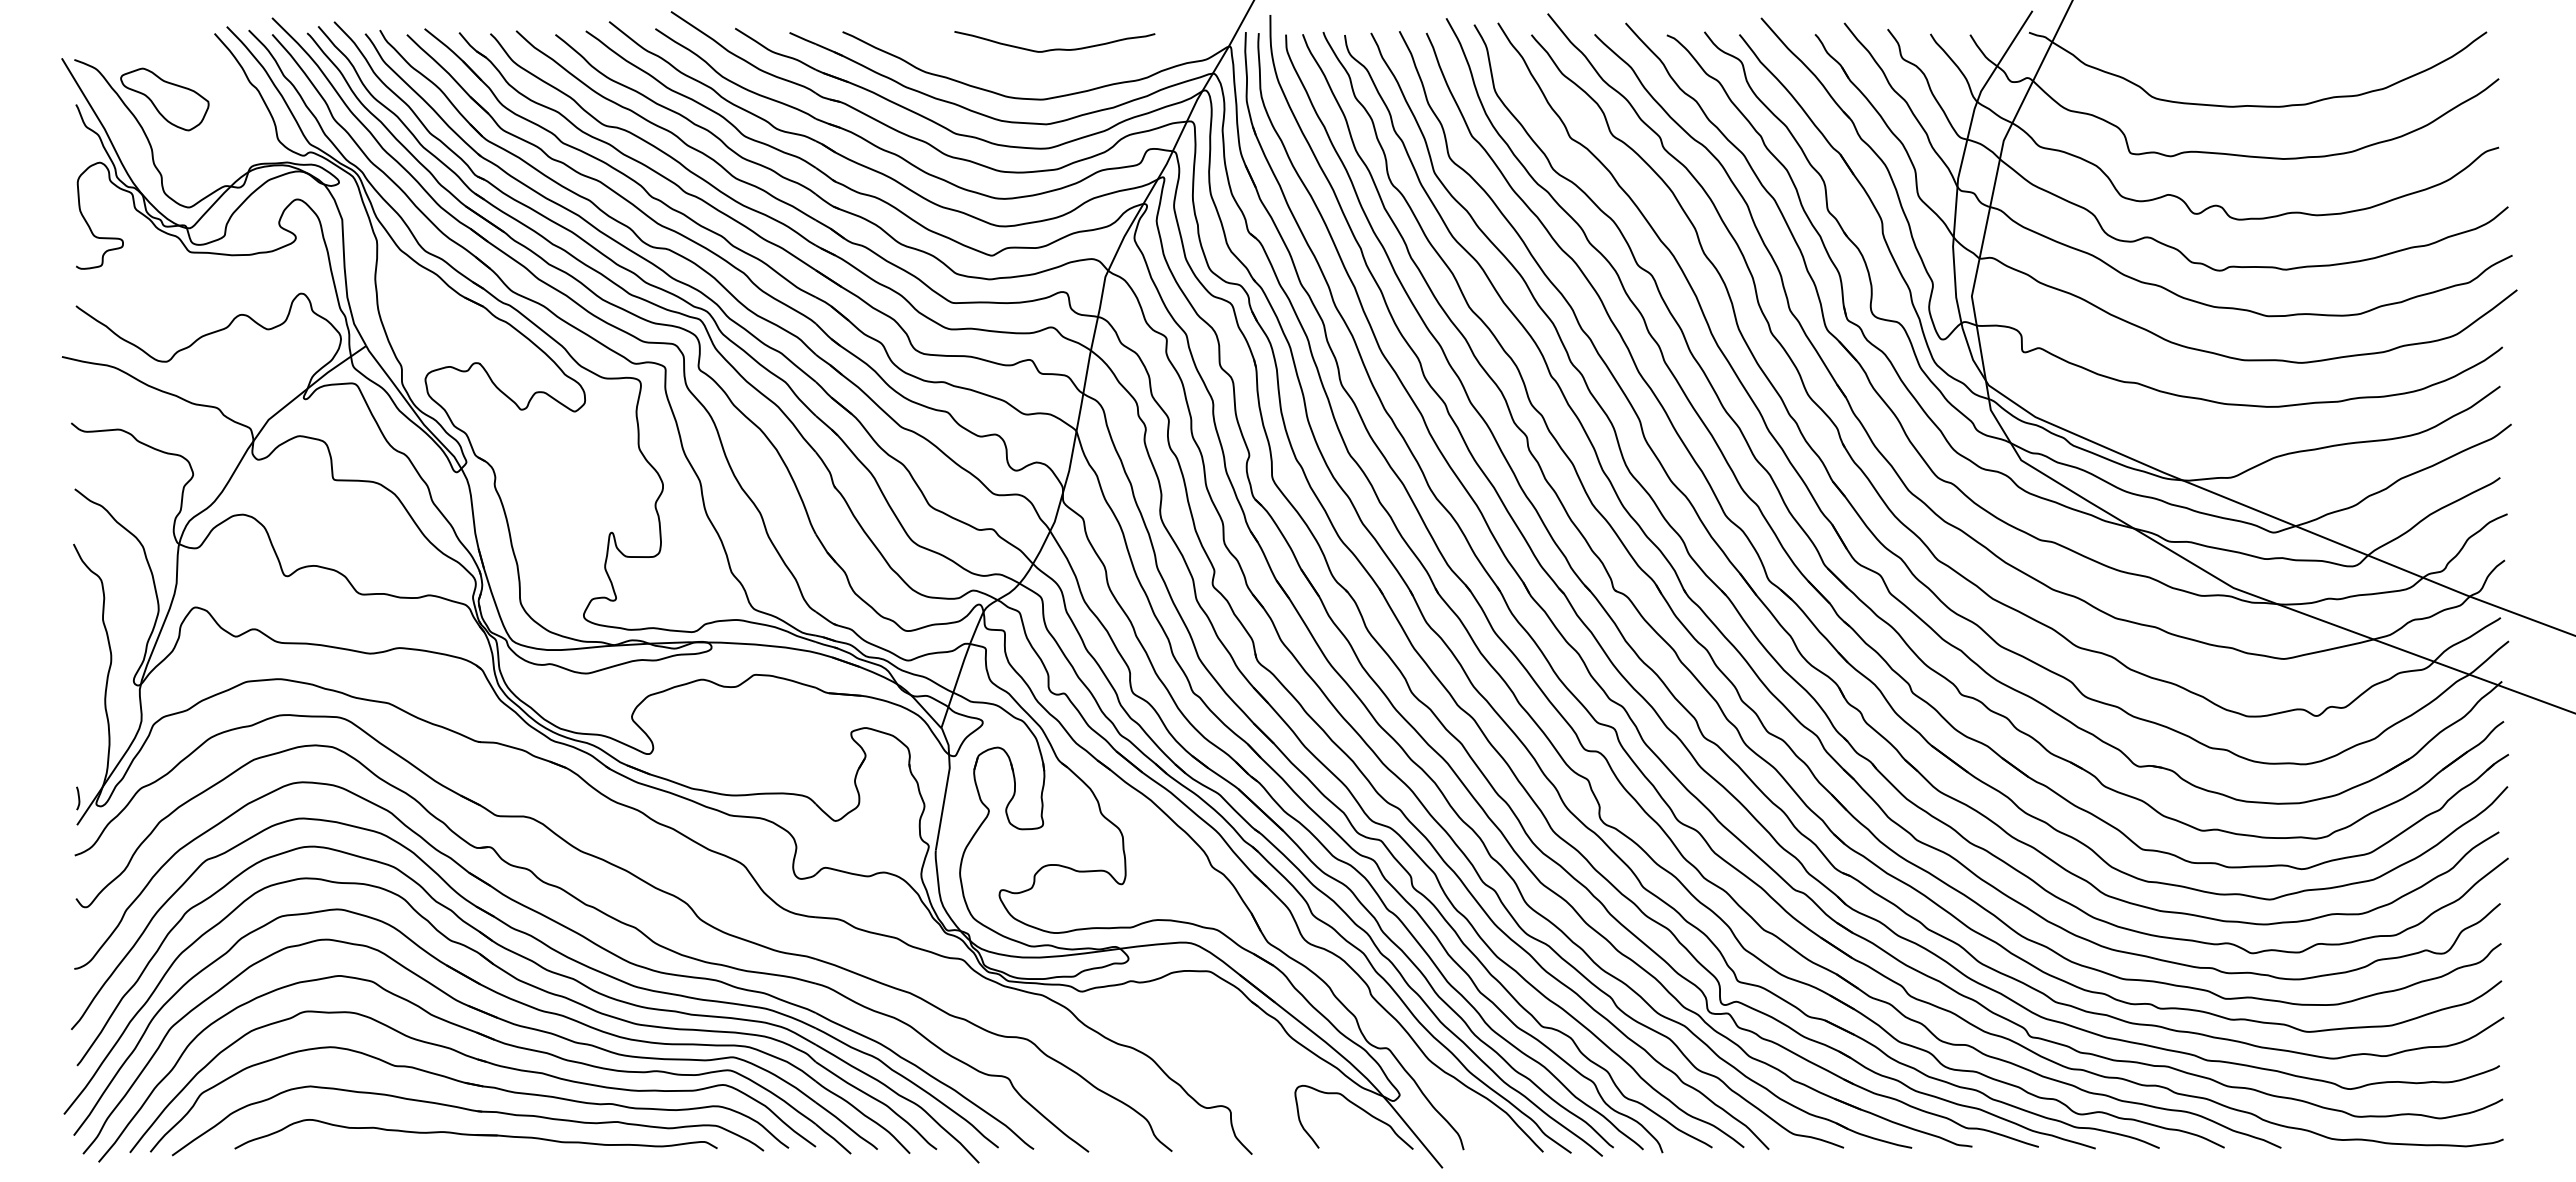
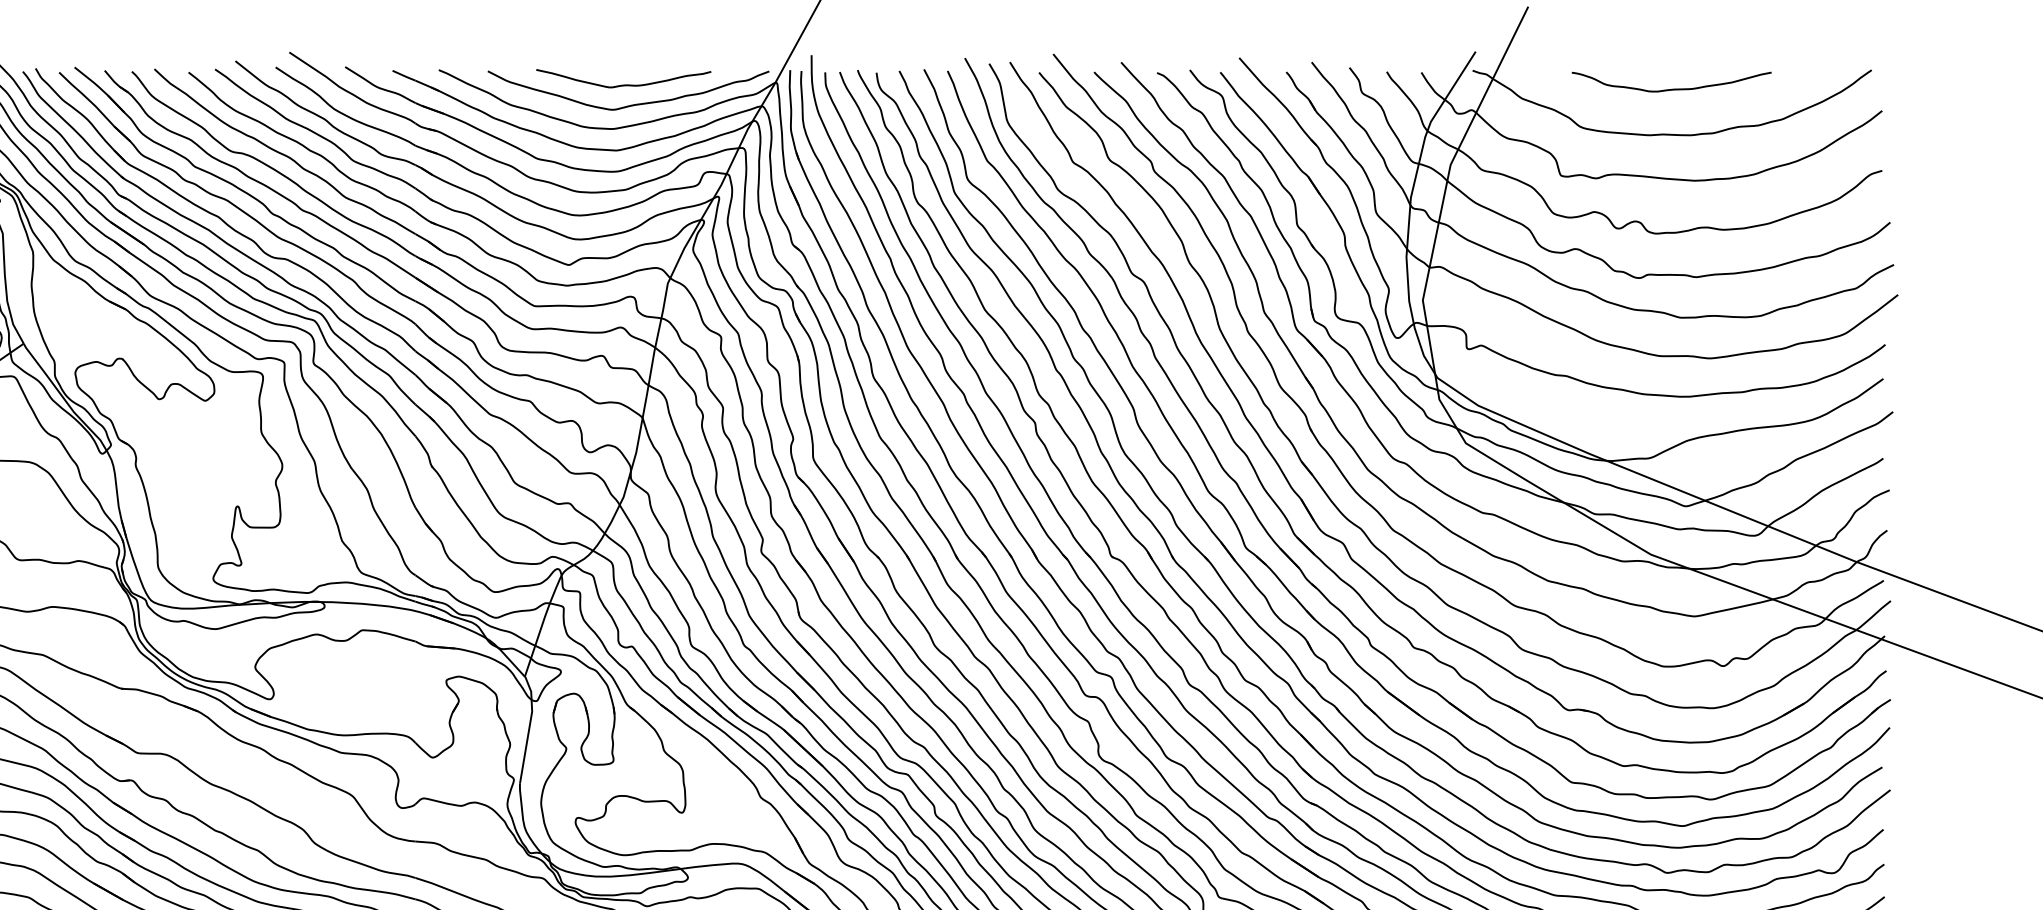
curve: (2257, 53) -> (1671, 88), added
curve: (1064, 71) -> (632, 104), added

